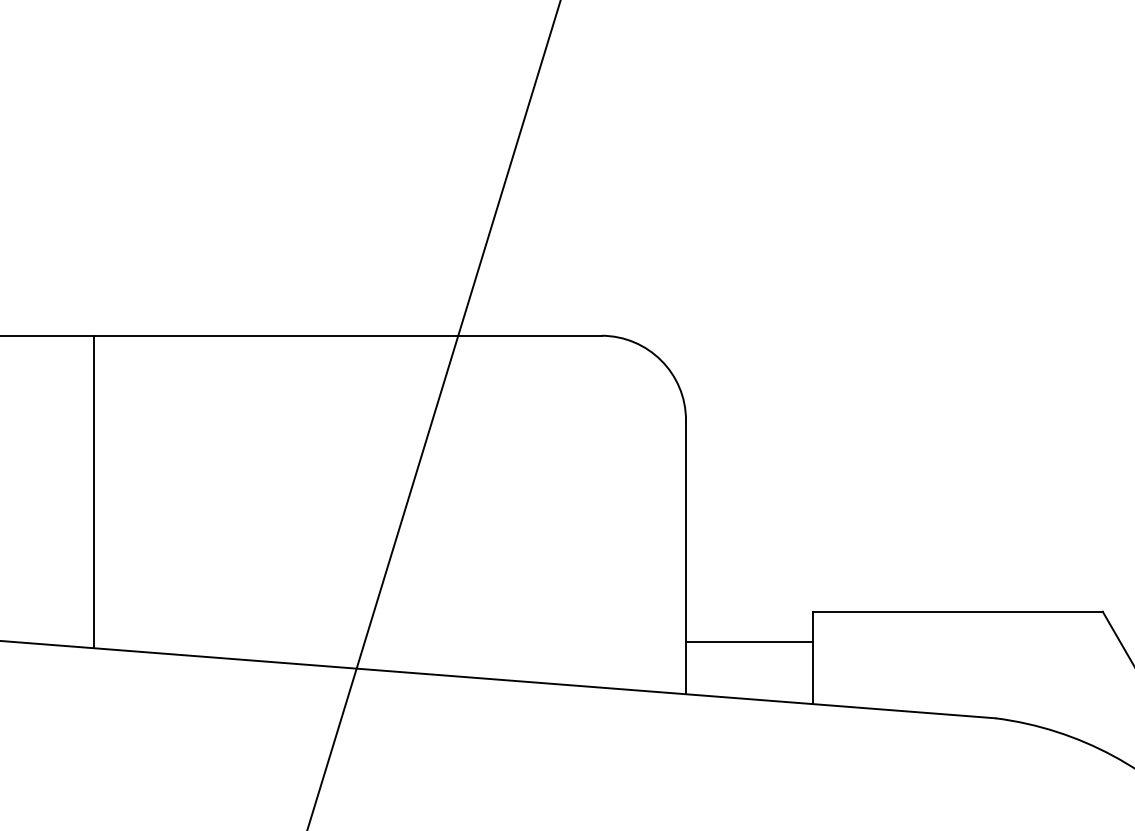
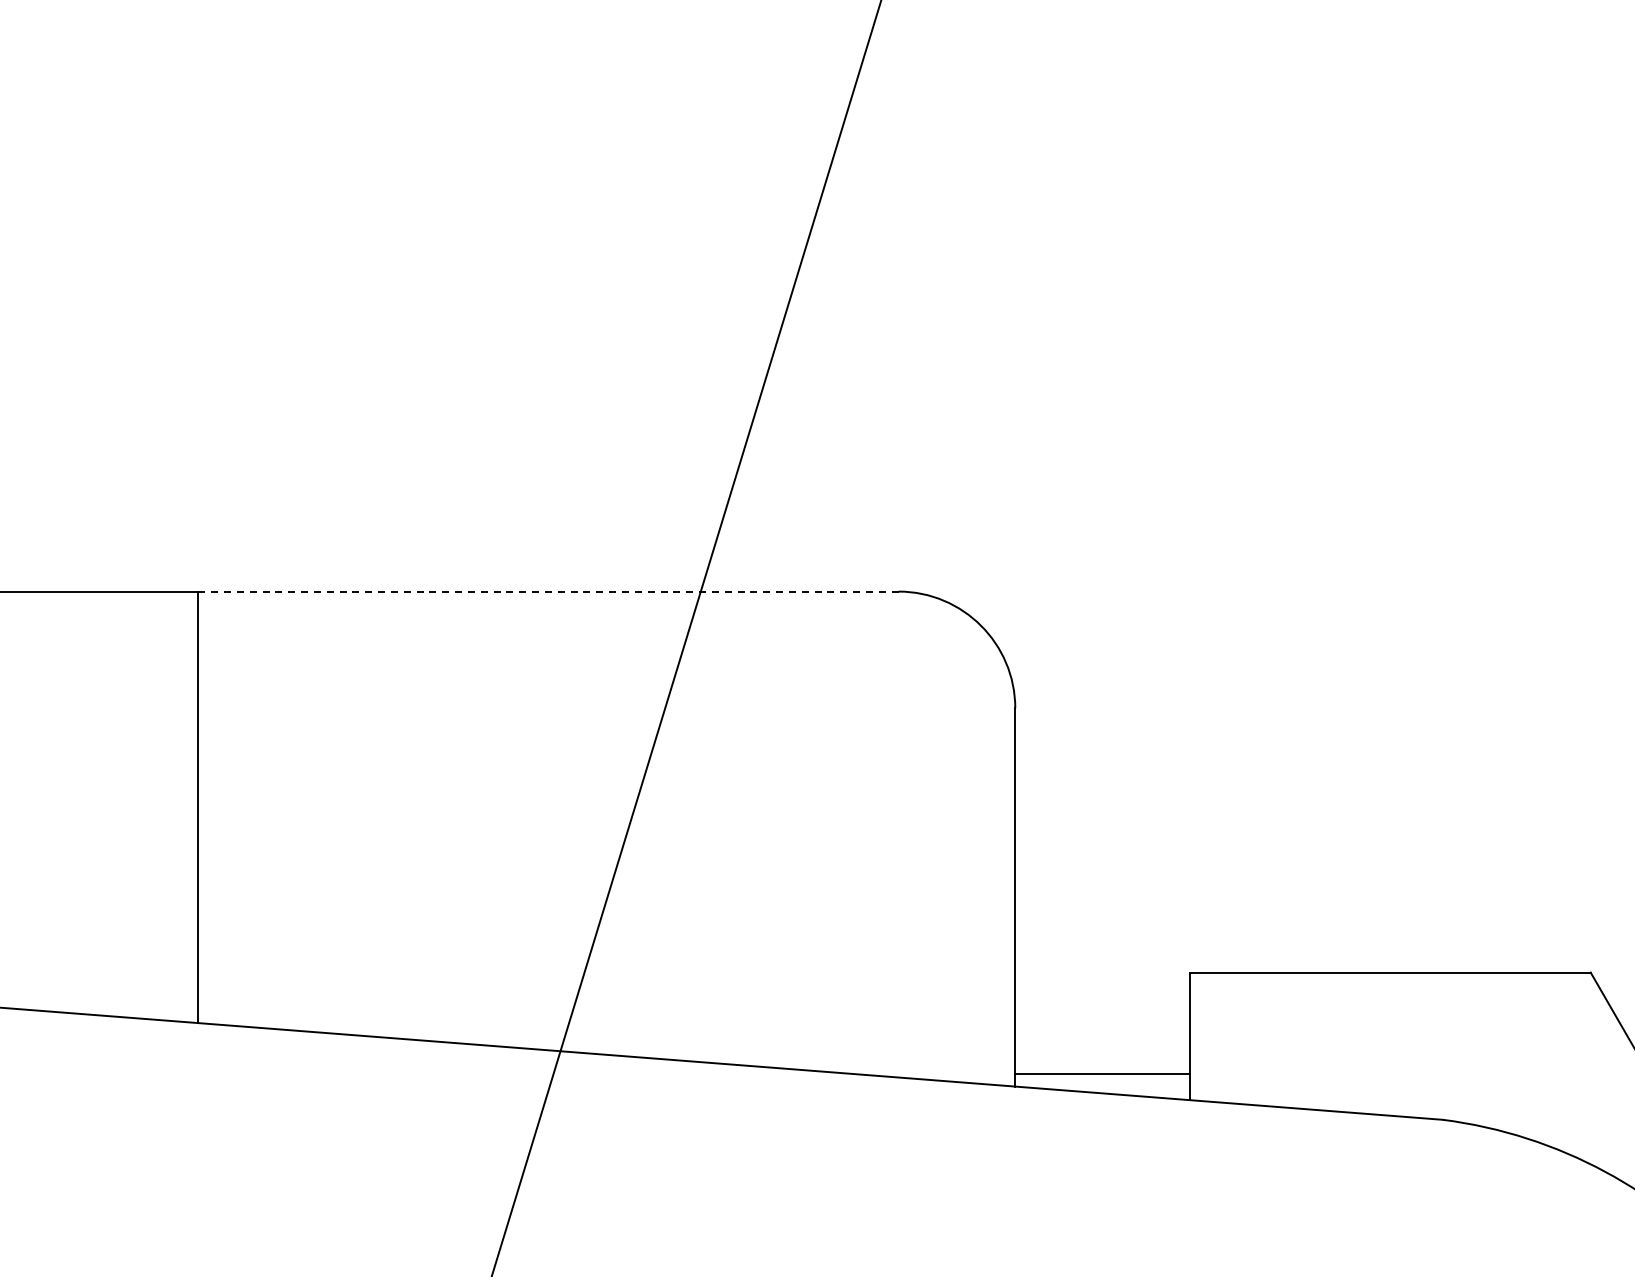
line: (348, 335) -> (549, 591), solid -> dashed
line: (749, 642) -> (1102, 1073), moved

